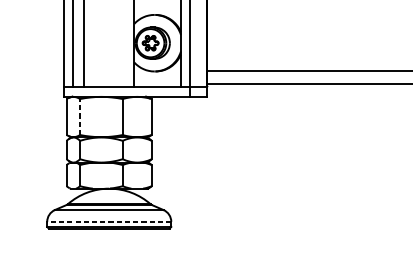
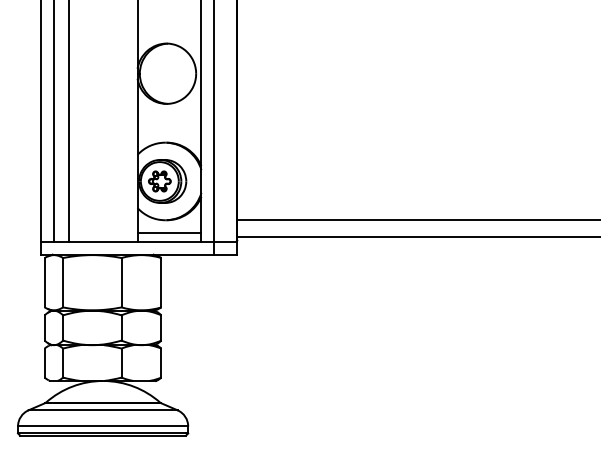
line: (157, 81) -> (169, 233), added
line: (80, 116) -> (63, 282), dashed -> solid
line: (108, 221) -> (102, 426), dashed -> solid

